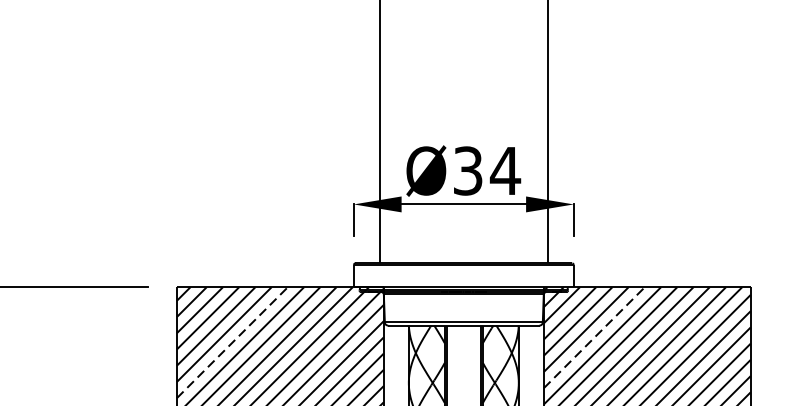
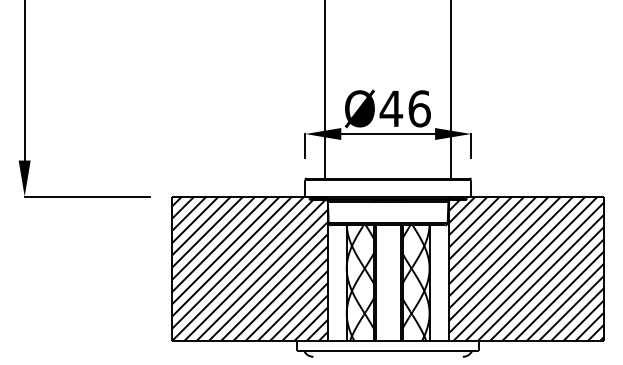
text: (486, 170) -> (405, 108), Ø34 -> Ø46
line: (594, 337) -> (486, 234), dashed -> solid
line: (233, 341) -> (214, 237), dashed -> solid

